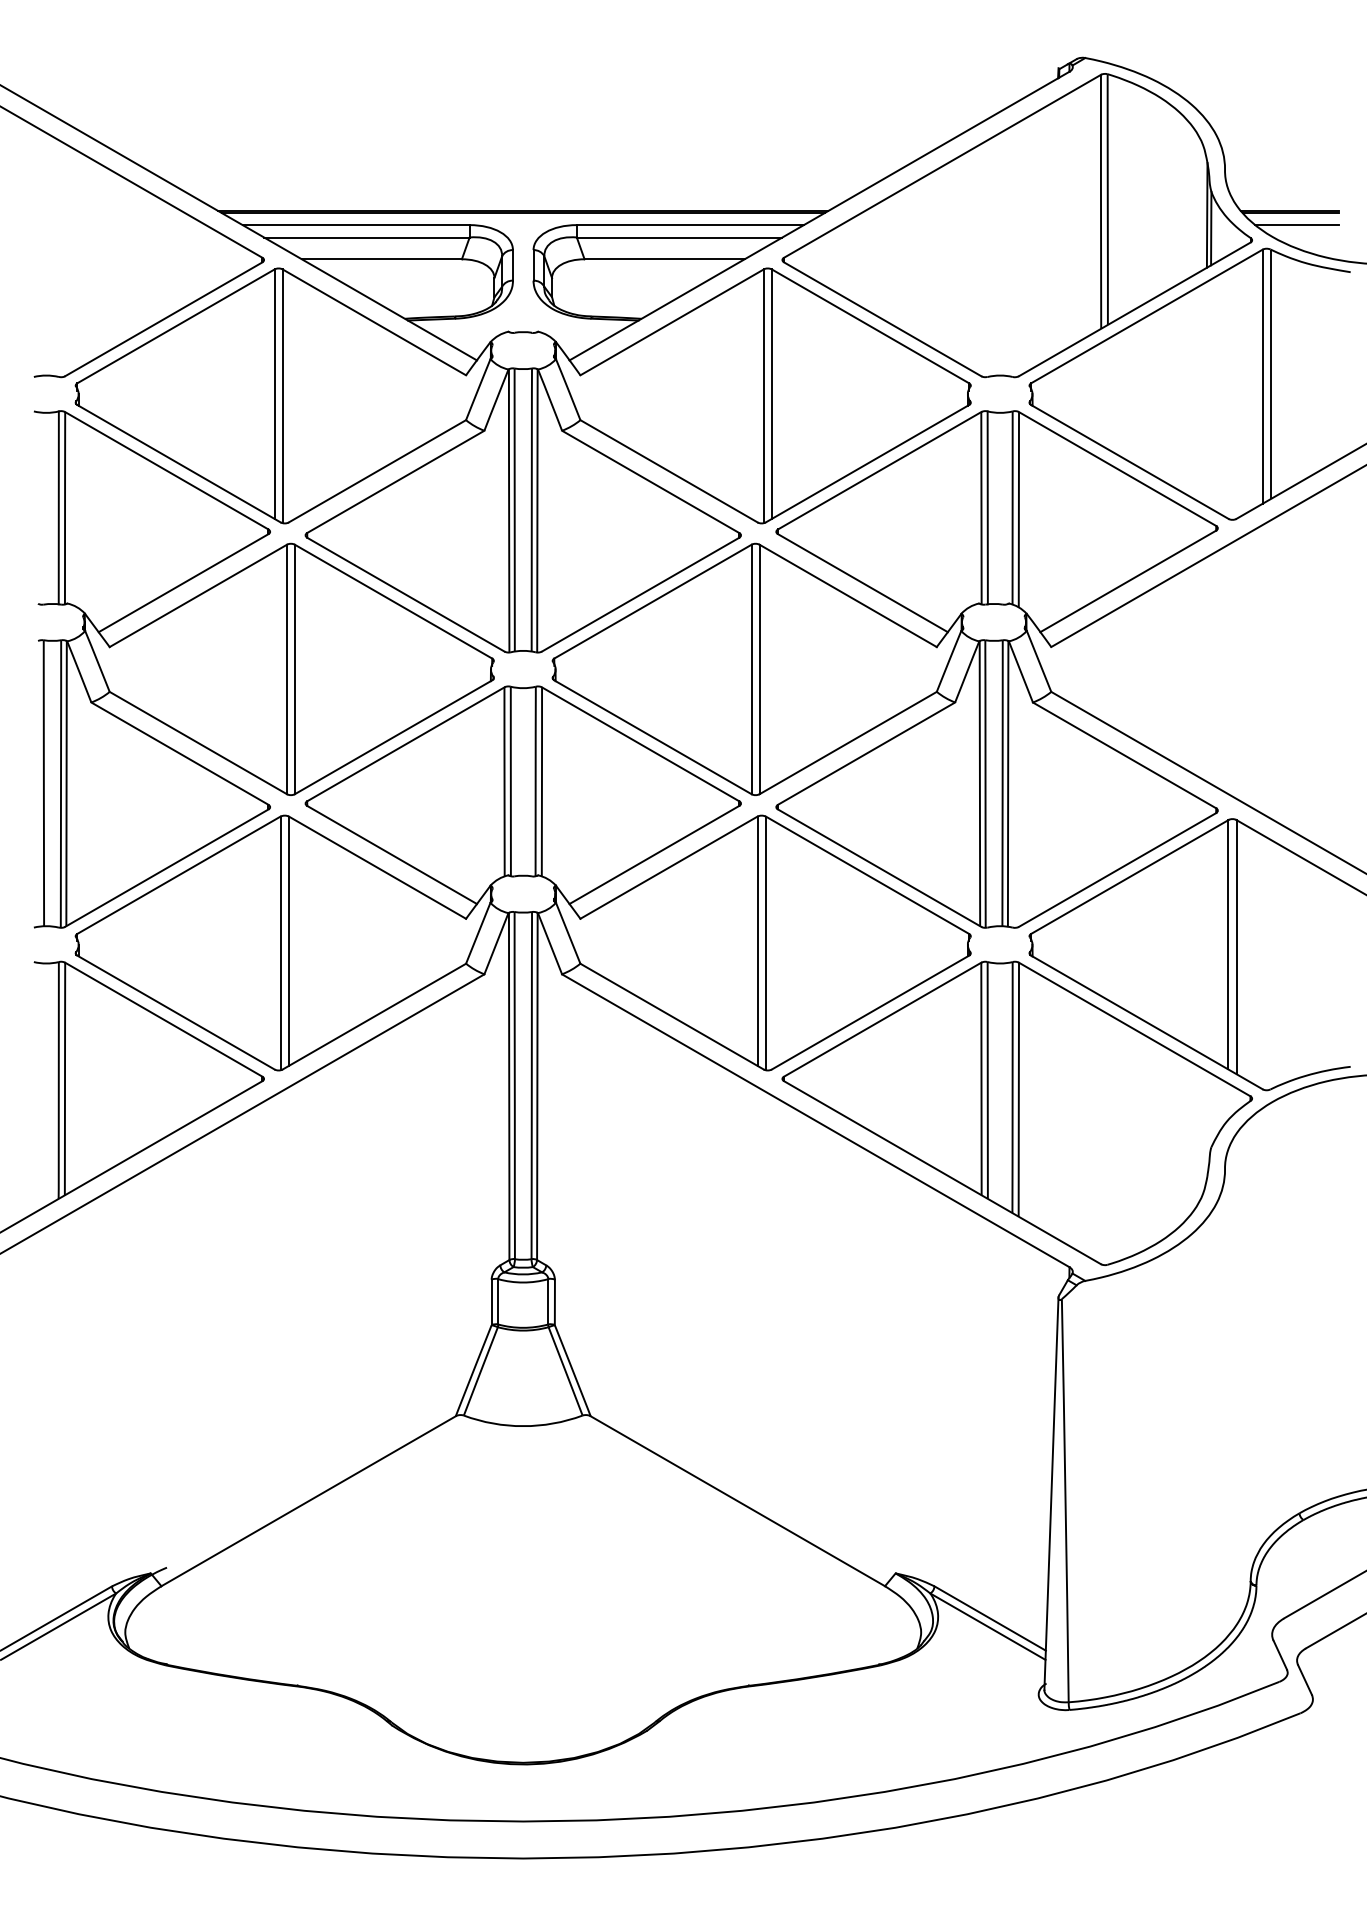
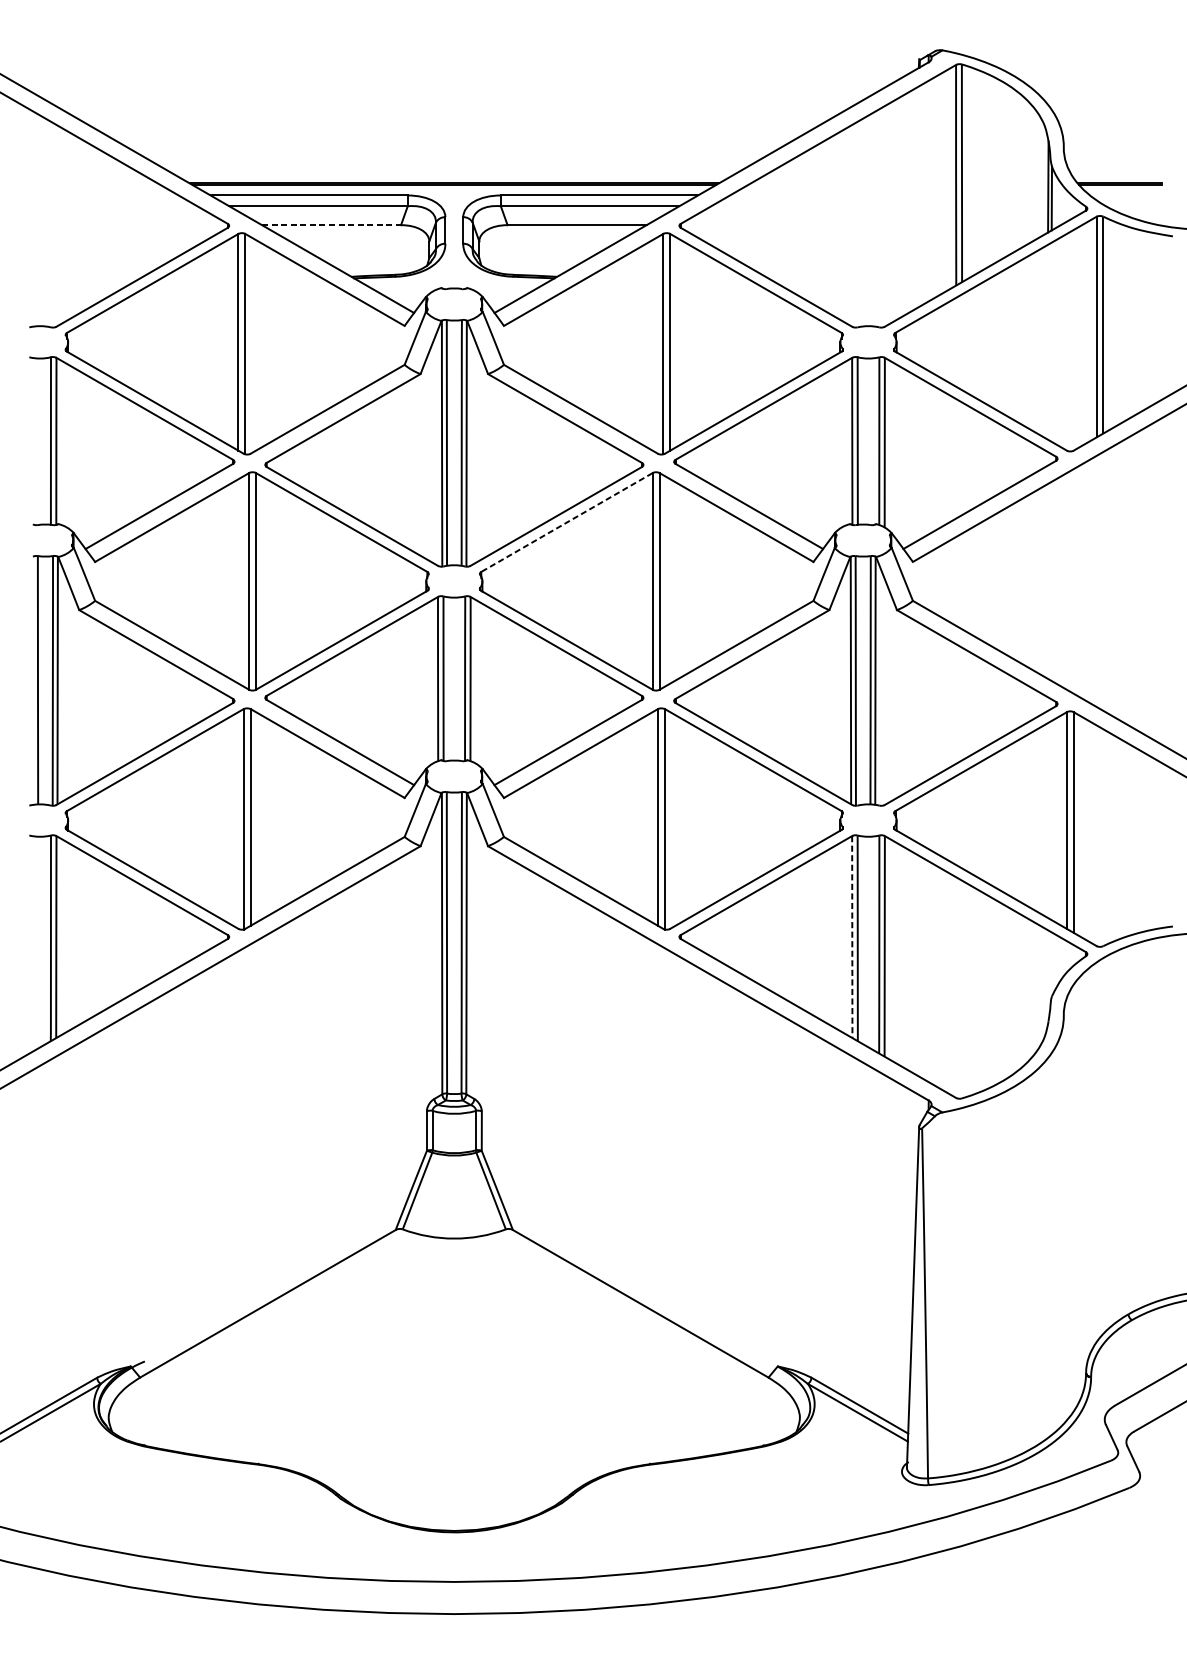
line: (1296, 225) -> (1125, 195), removed
line: (382, 259) -> (332, 225), solid -> dashed
line: (652, 601) -> (566, 522), solid -> dashed
line: (981, 1078) -> (852, 936), solid -> dashed

